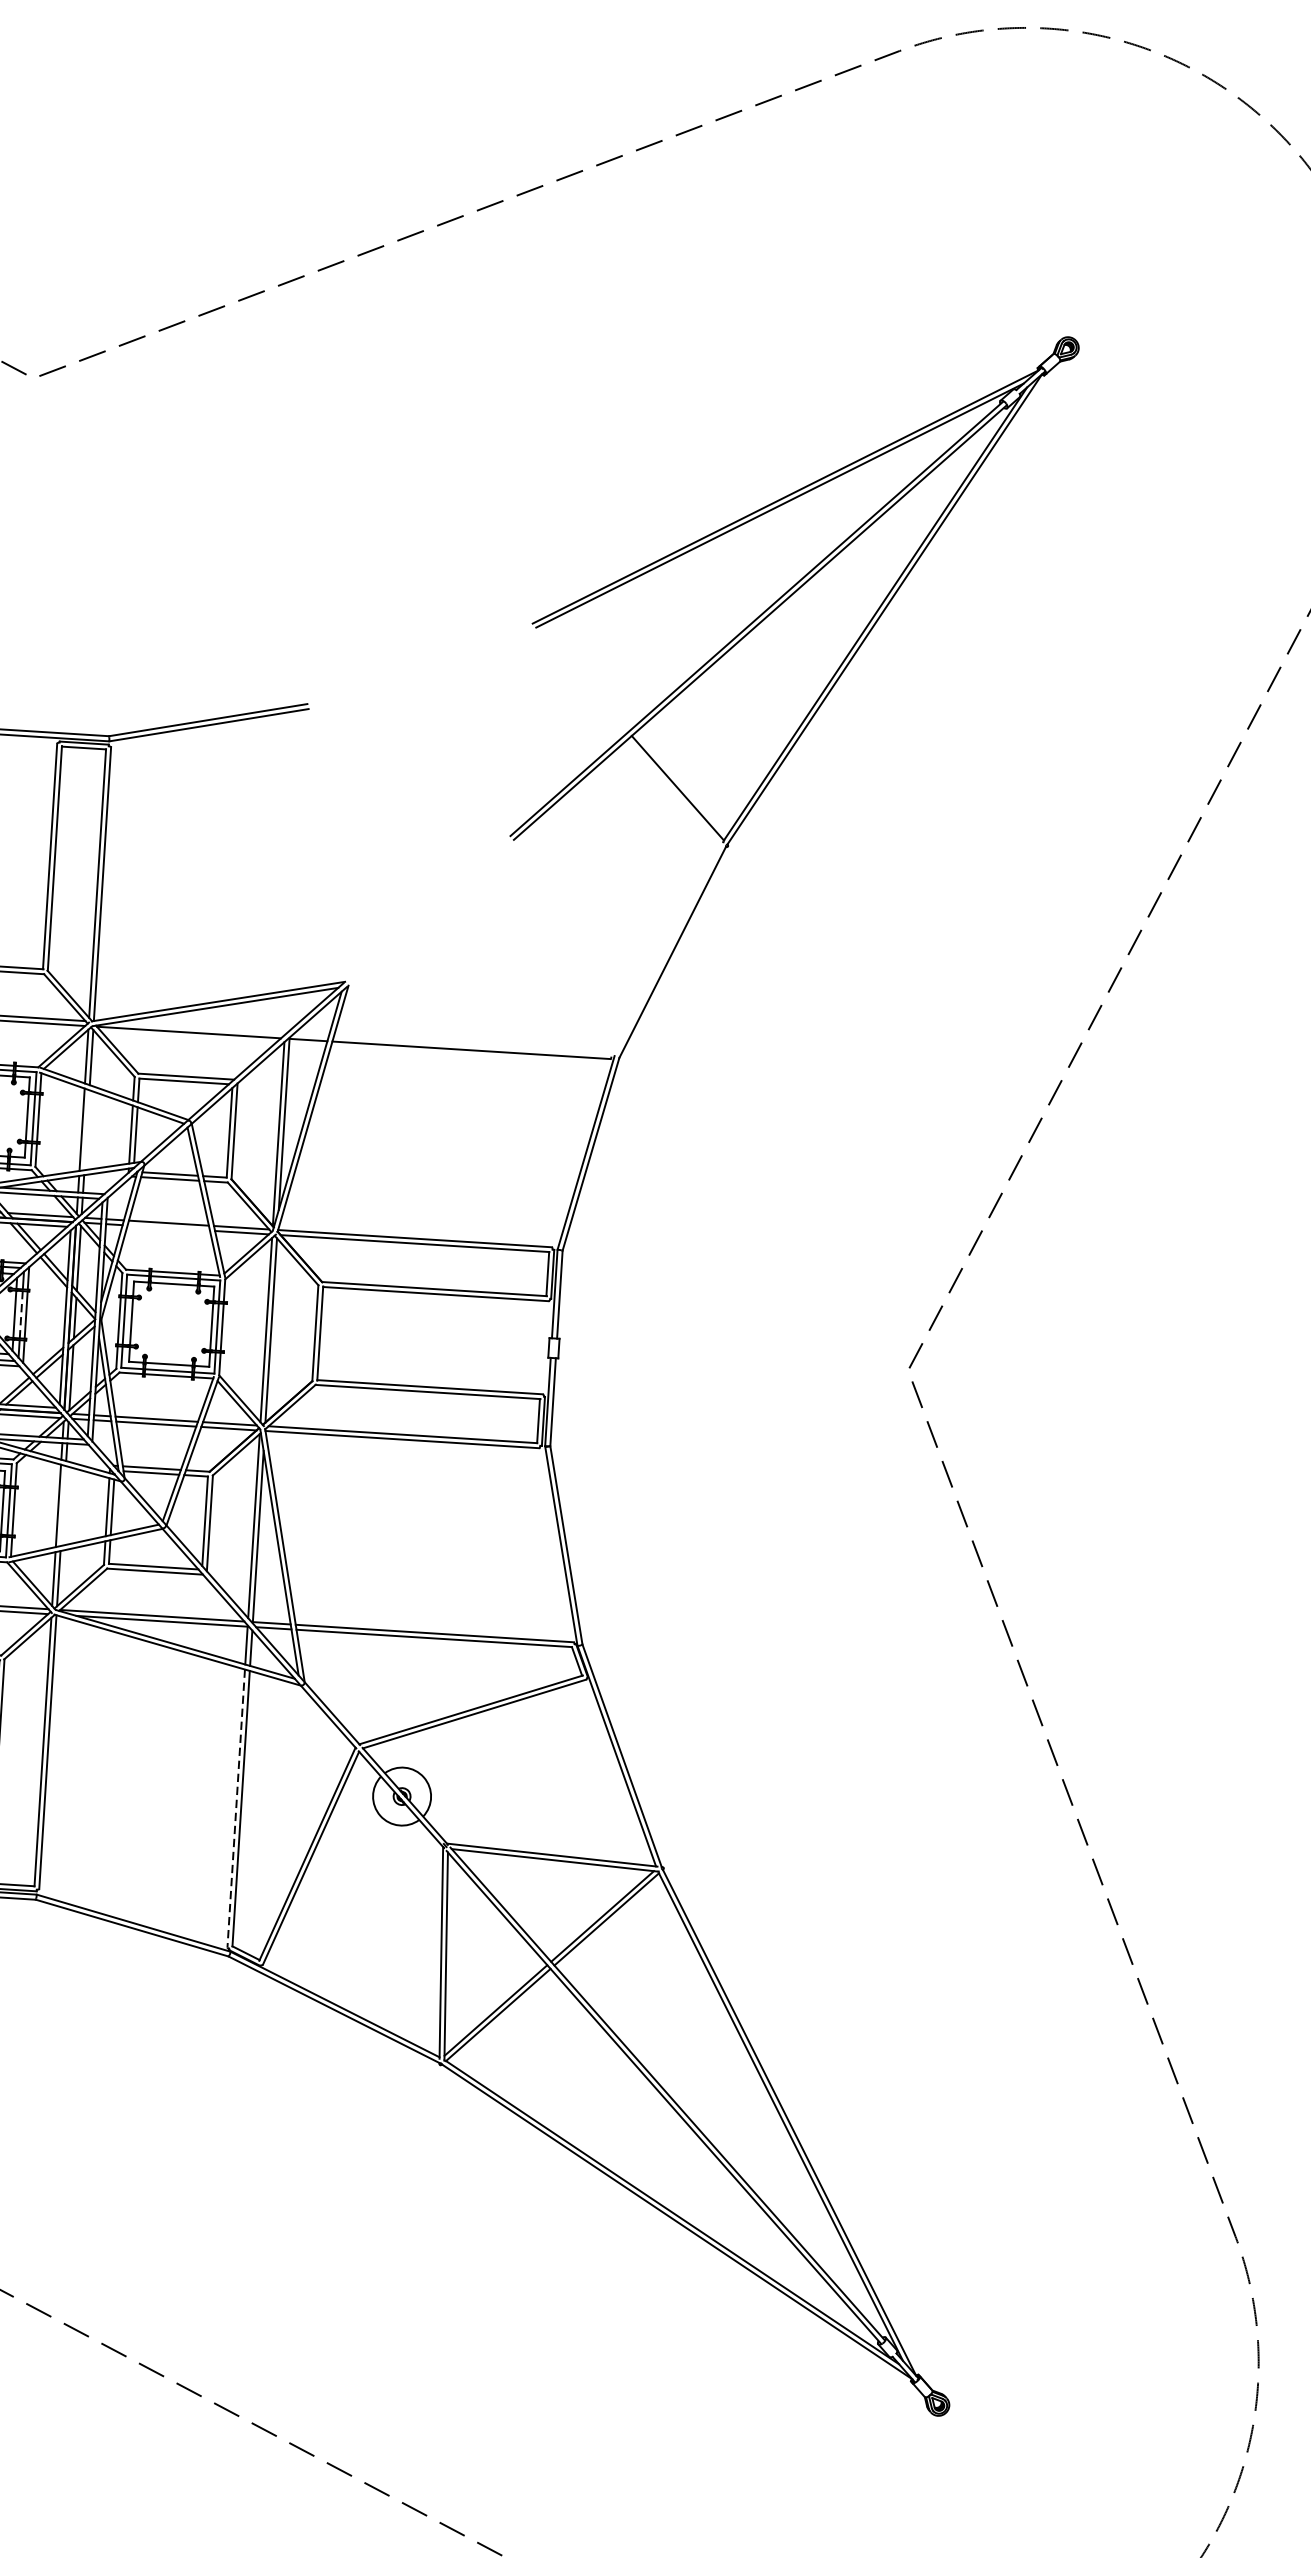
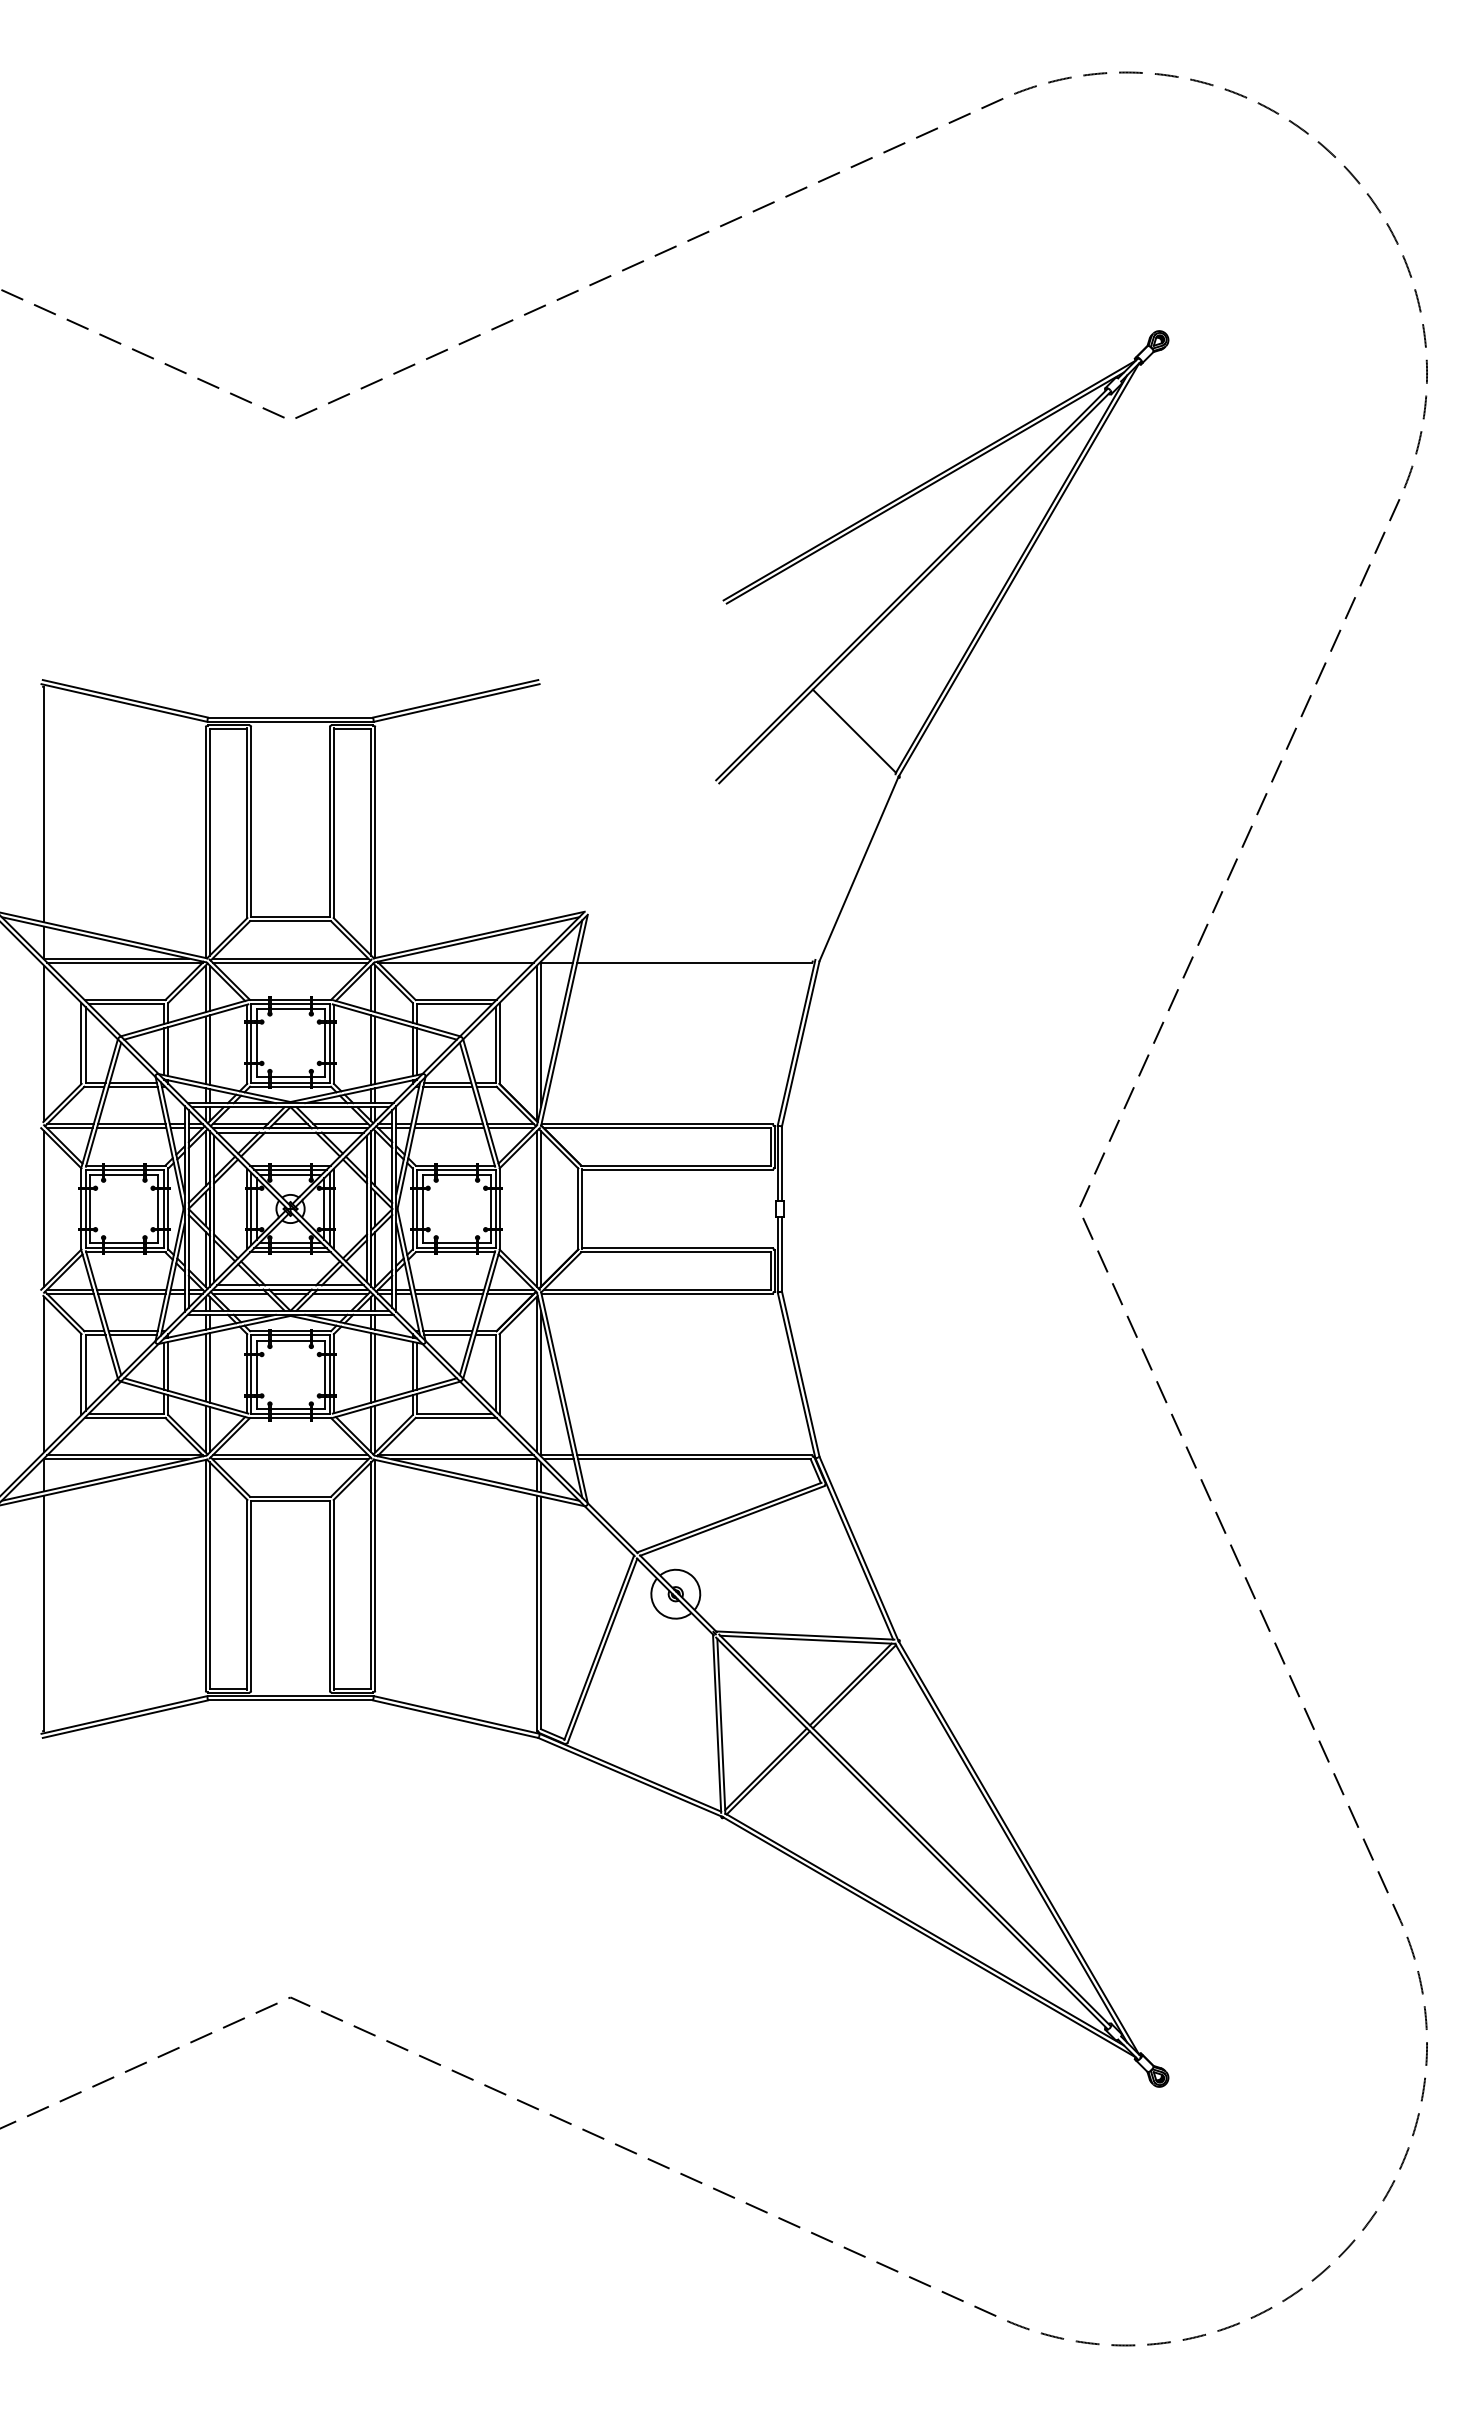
line: (87, 1130) -> (375, 1050), added
line: (168, 1228) -> (449, 1128), added
line: (20, 1314) -> (329, 1208), dashed -> solid
line: (63, 1505) -> (375, 1367), added
line: (235, 1809) -> (536, 1613), dashed -> solid

